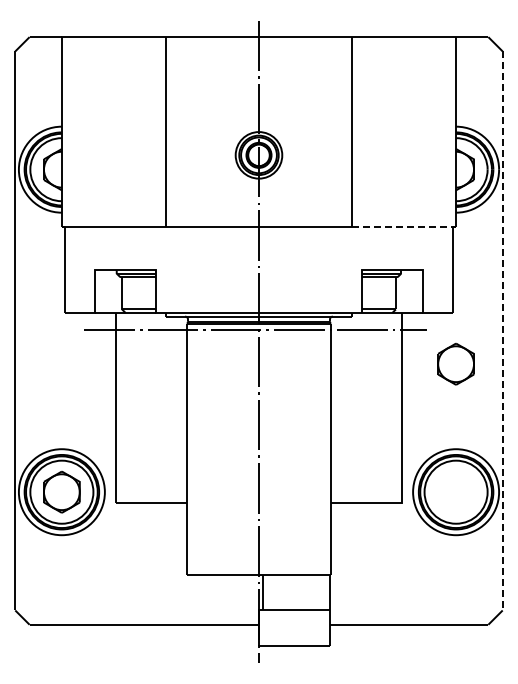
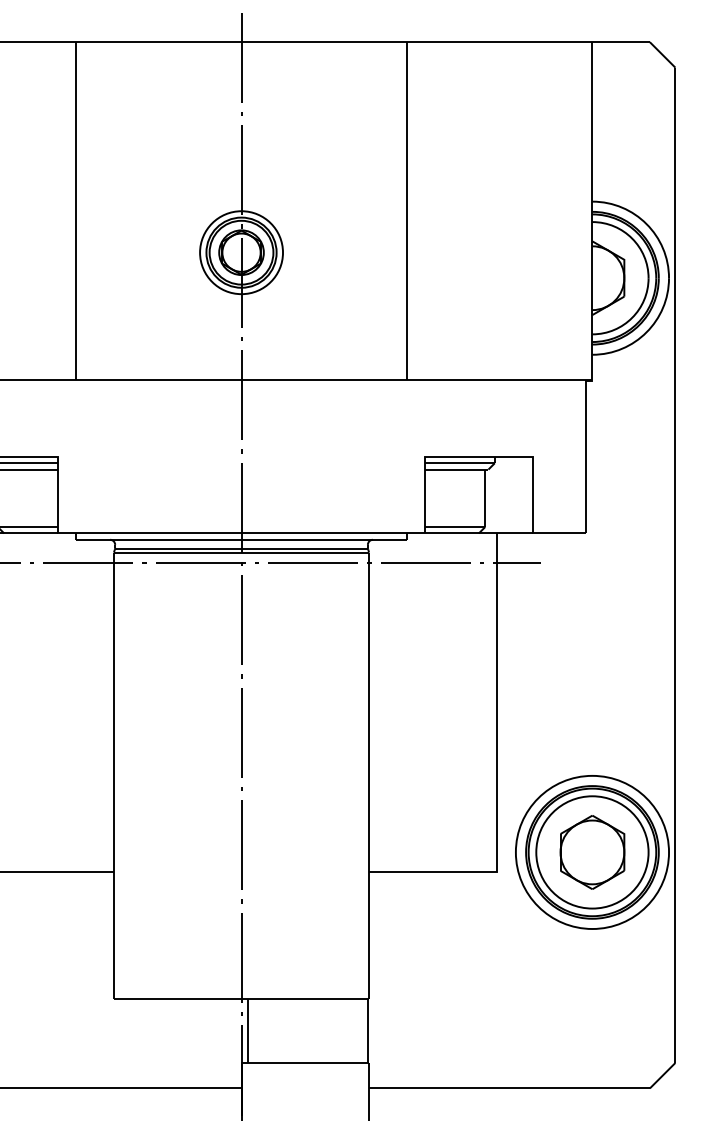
line: (404, 227) -> (500, 381), dashed -> solid
line: (502, 330) -> (675, 564), dashed -> solid
part: (455, 364) -> (591, 852), moved

